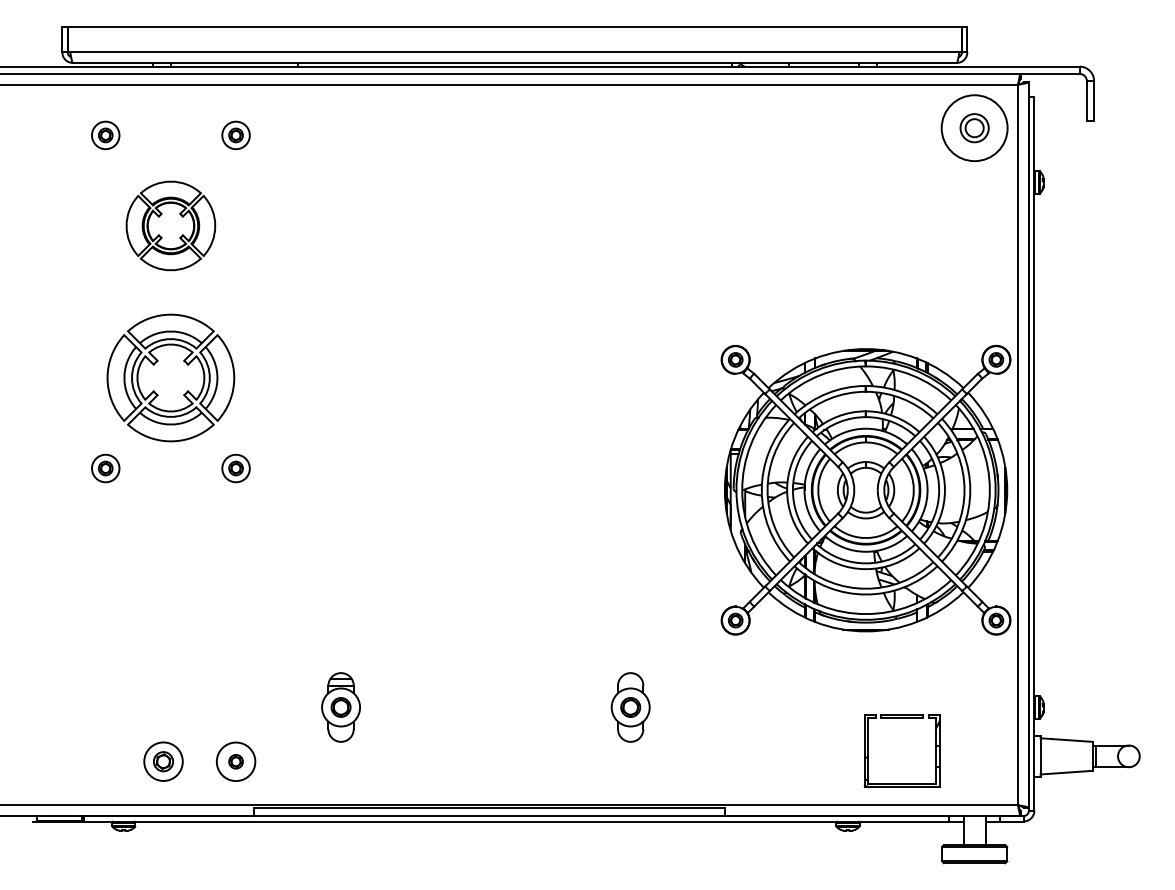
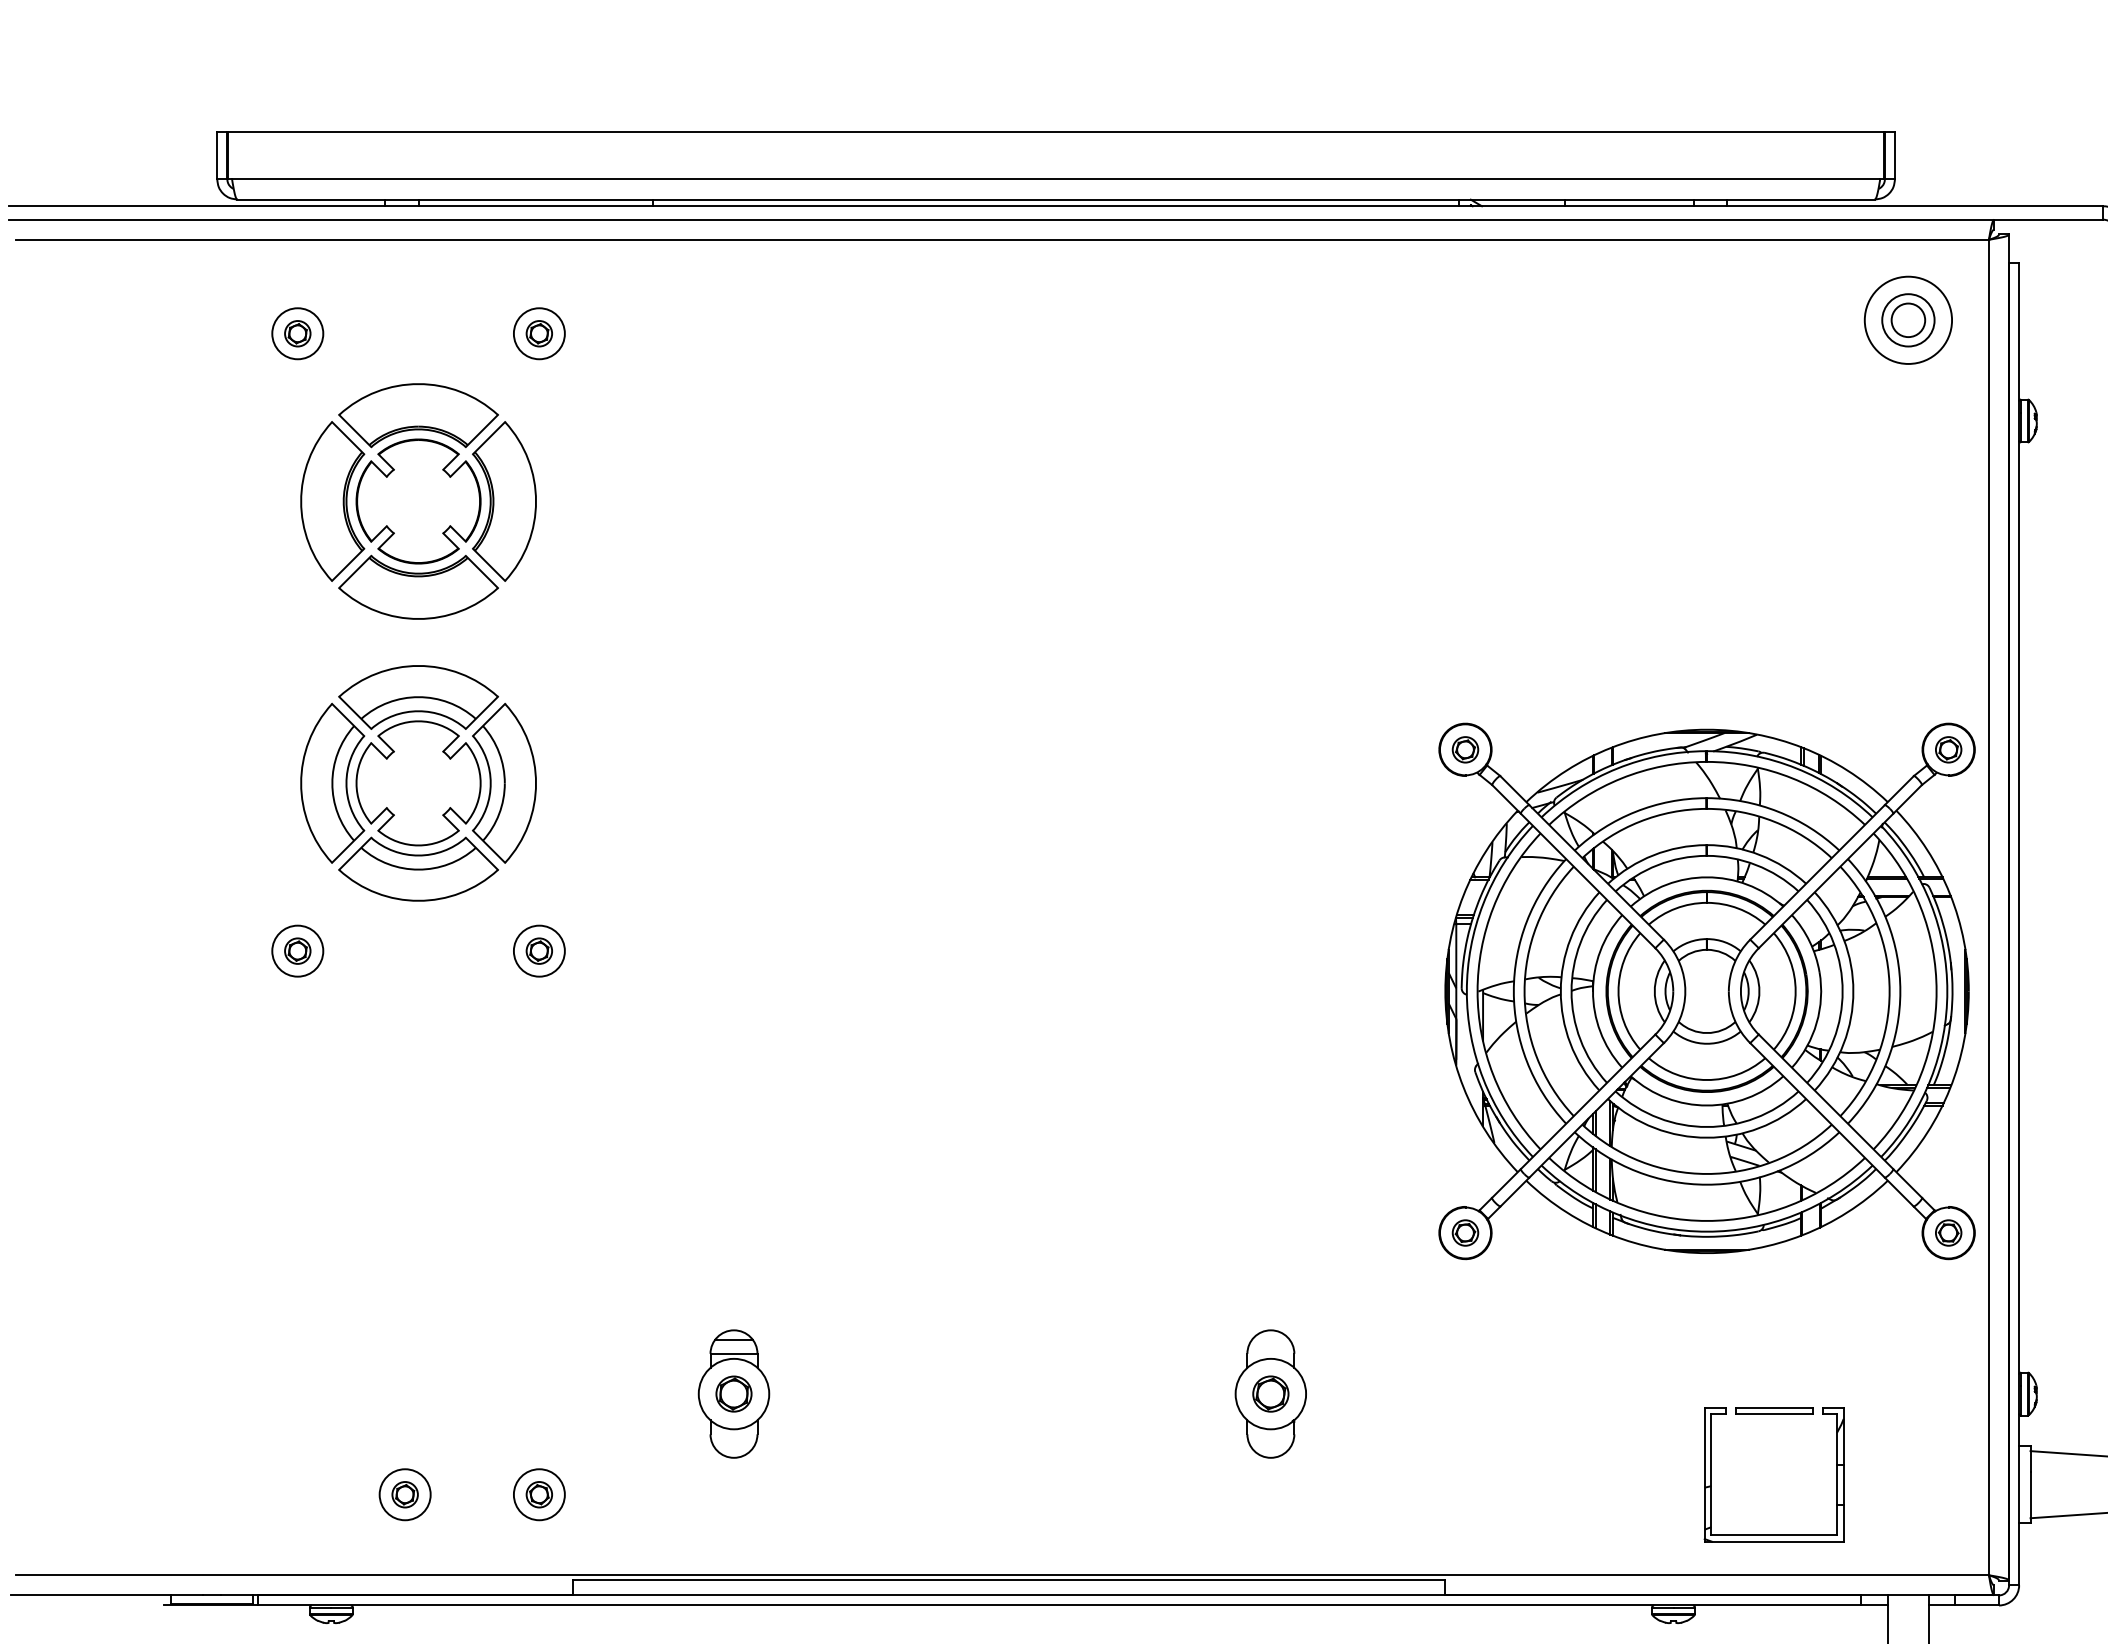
circle: (974, 127) -> (1908, 319), size x0.71
part: (170, 225) -> (417, 500), size x1.43
part: (163, 761) -> (404, 1494), size x0.71
circle: (235, 761) -> (538, 1494), size x0.71

